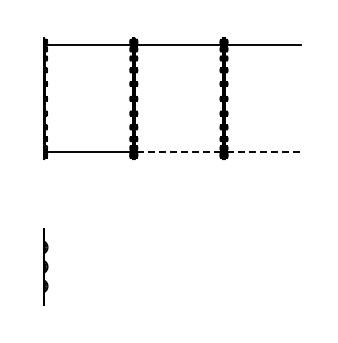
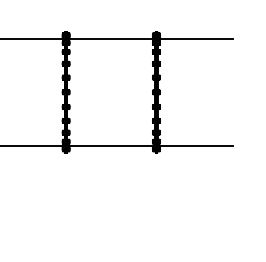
line: (178, 152) -> (110, 145), dashed -> solid
line: (264, 152) -> (196, 145), dashed -> solid

